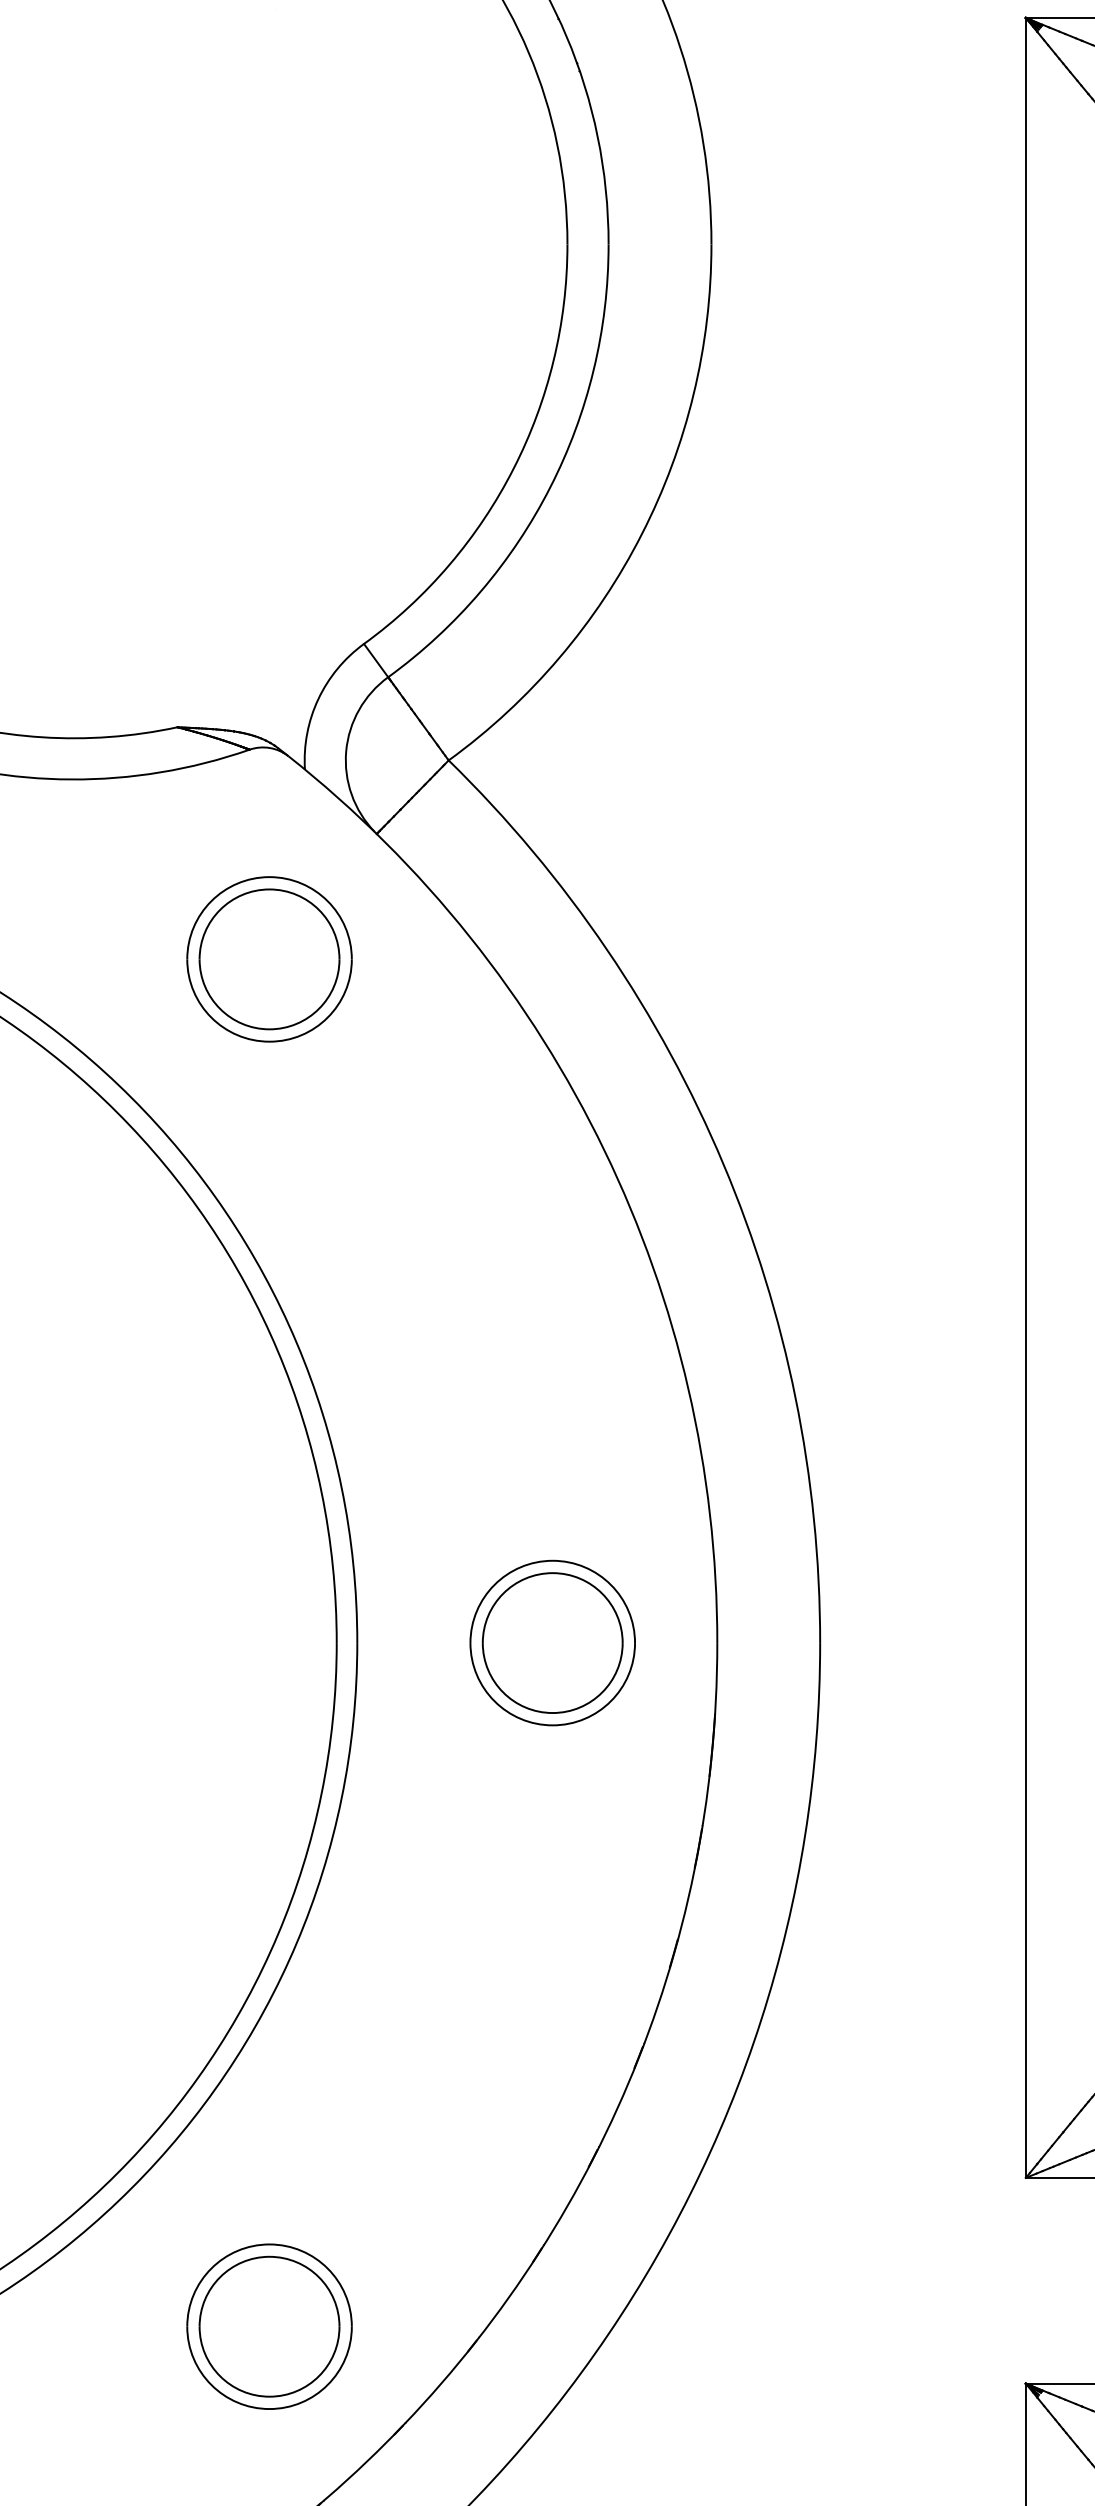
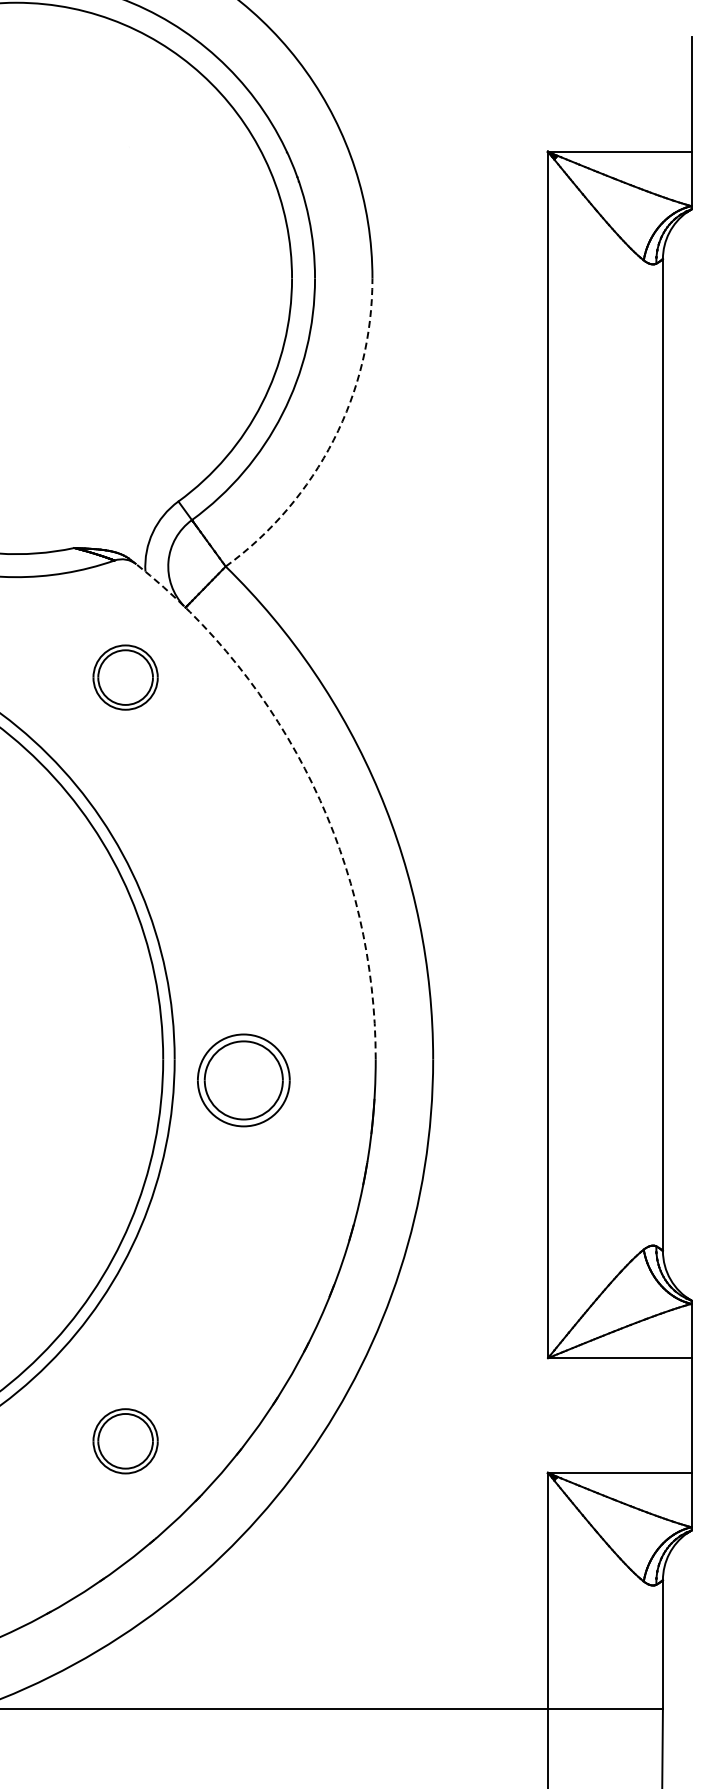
arc: (641, 534) -> (333, 440), solid -> dashed
part: (269, 959) -> (125, 677), size x0.7
arc: (604, 1150) -> (312, 784), solid -> dashed
part: (552, 1643) -> (243, 1080), moved
part: (269, 2327) -> (125, 1441), size x0.7

